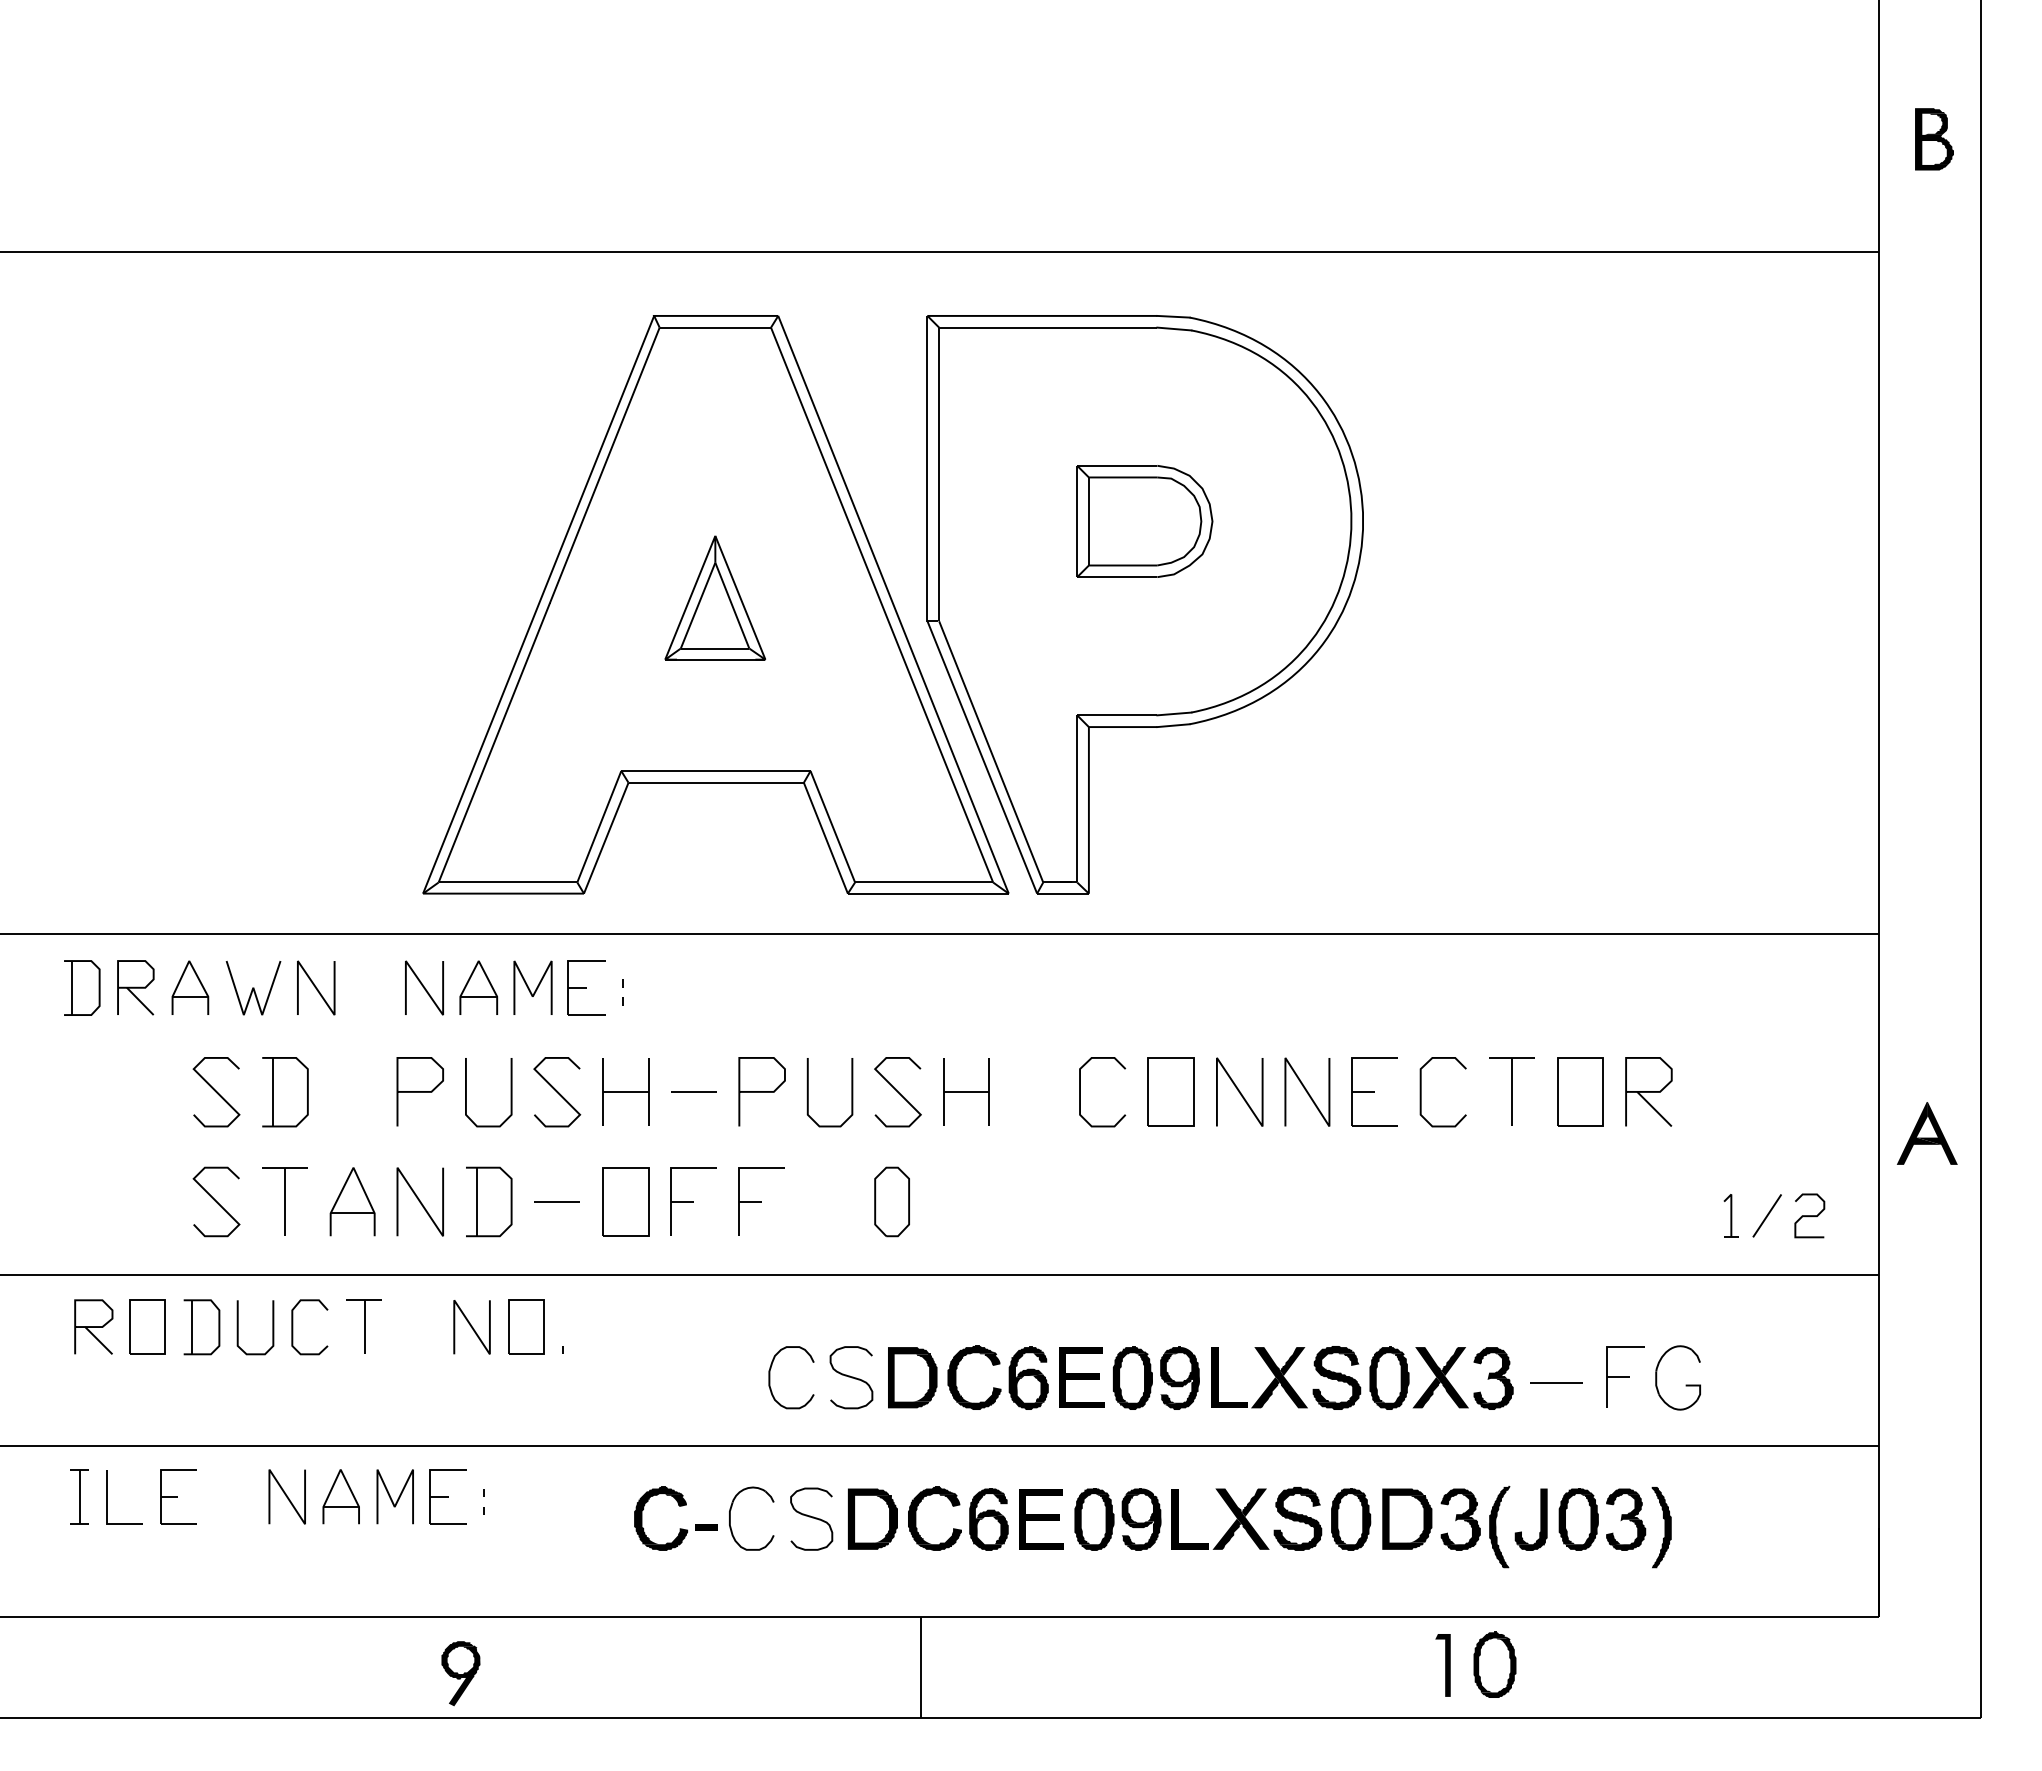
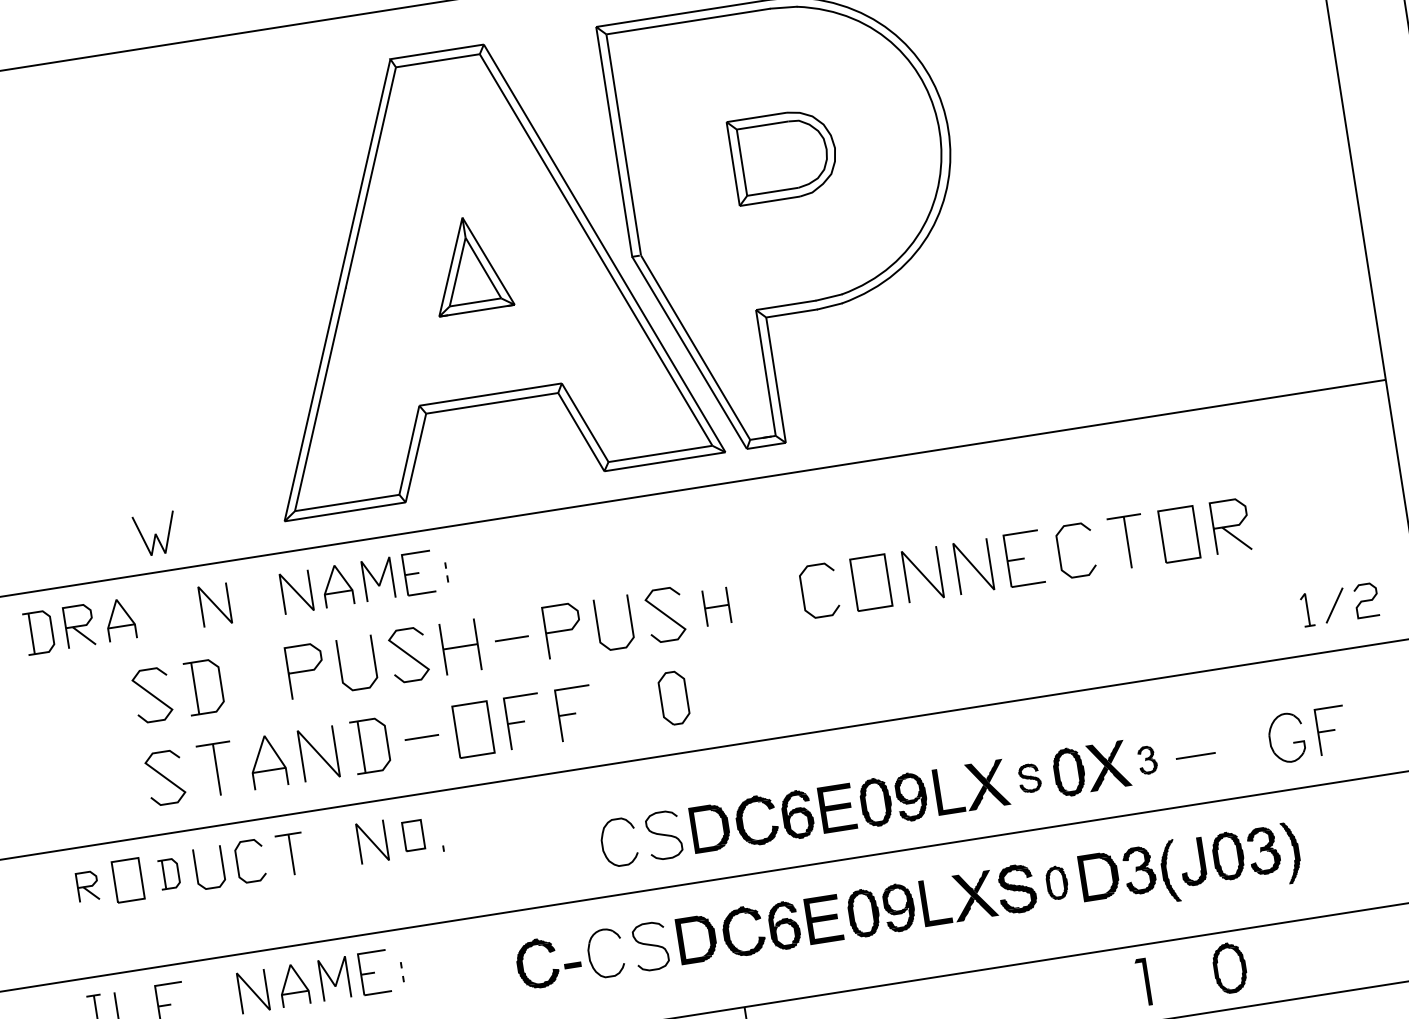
line: (253, 988) -> (155, 534), moved
part: (966, 1091) -> (717, 606), size x0.7
part: (93, 1326) -> (87, 886), size x0.7
part: (526, 1326) -> (413, 835), size x0.7
part: (201, 1327) -> (168, 874), size x0.7
part: (1625, 1376) -> (1331, 729), moved
part: (1336, 1377) -> (1029, 778), size x0.6
part: (1493, 1378) -> (1147, 760), size x0.6
part: (1351, 1519) -> (1057, 883), size x0.7
part: (1494, 1664) -> (1229, 968), moved

